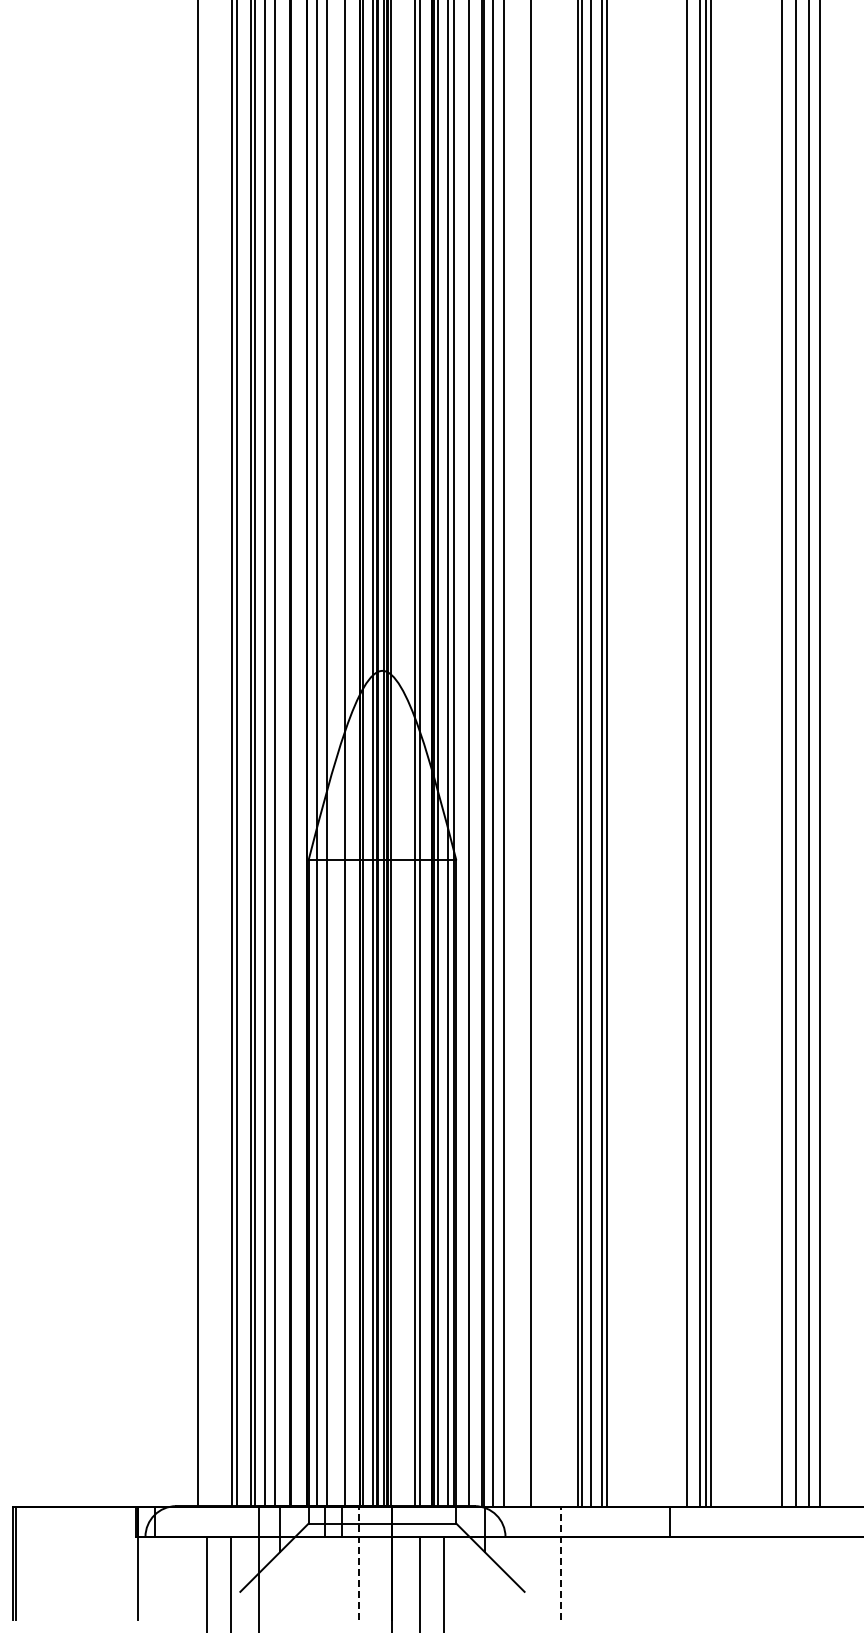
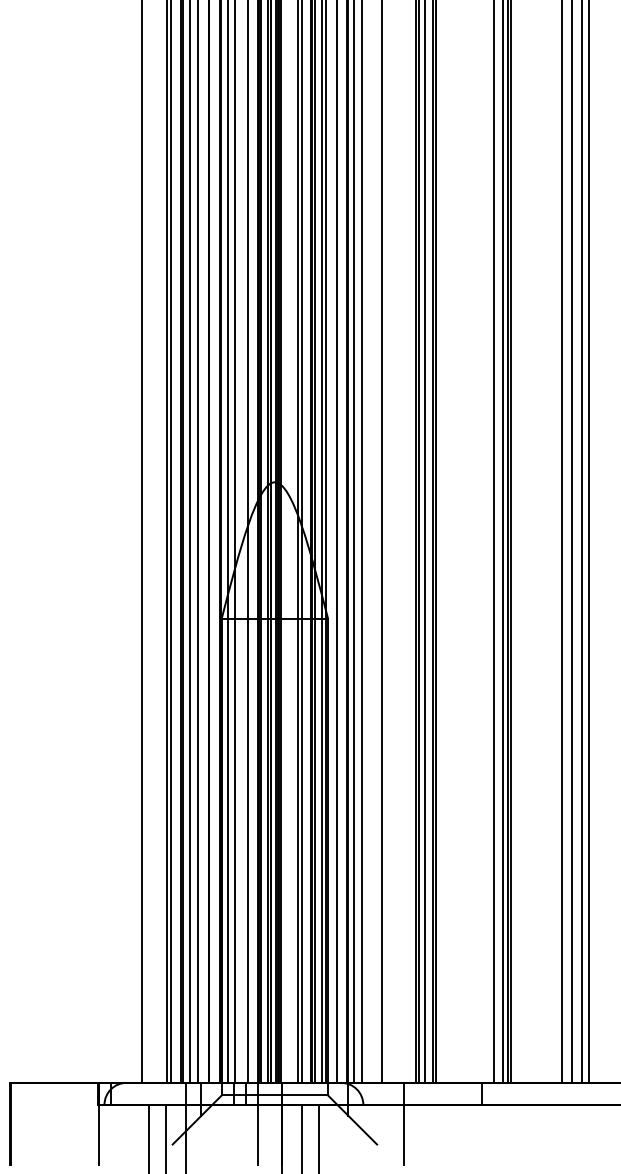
line: (359, 1563) -> (258, 1124), dashed -> solid
line: (561, 1563) -> (403, 1124), dashed -> solid

